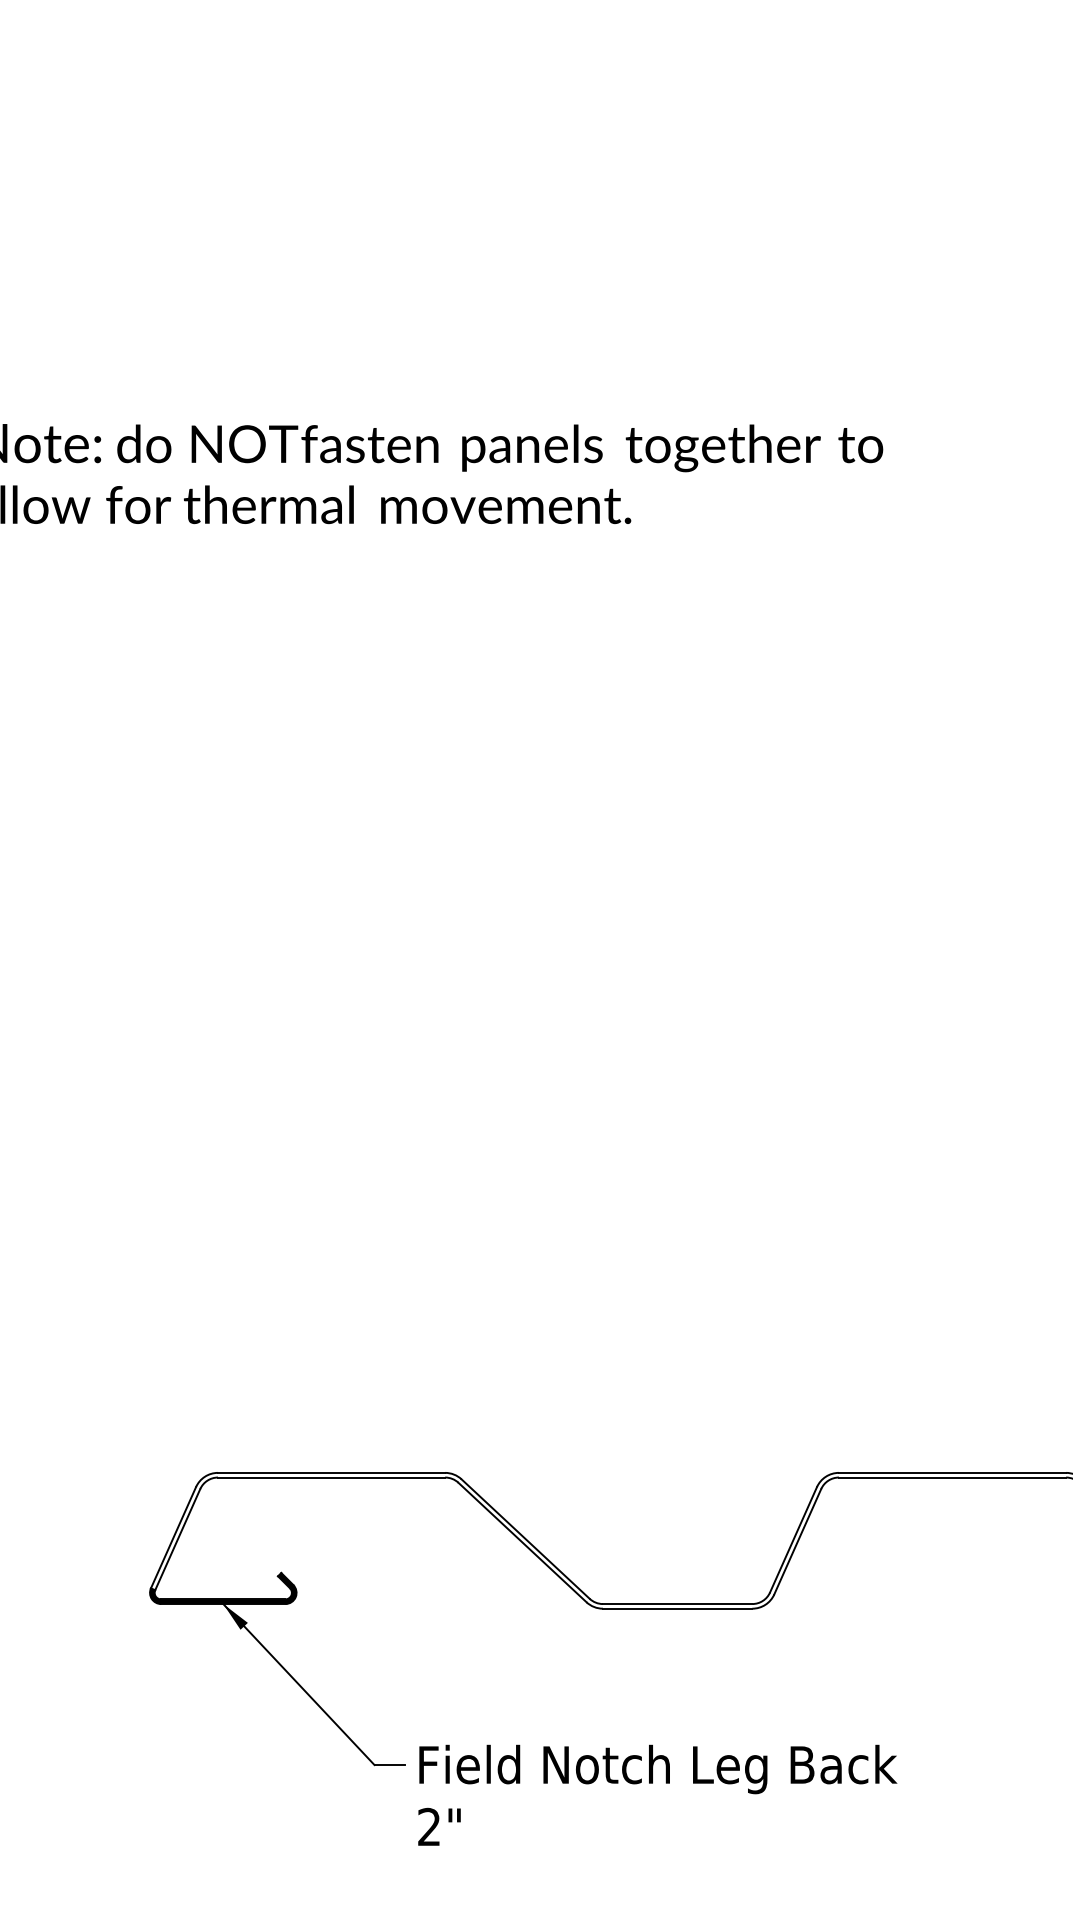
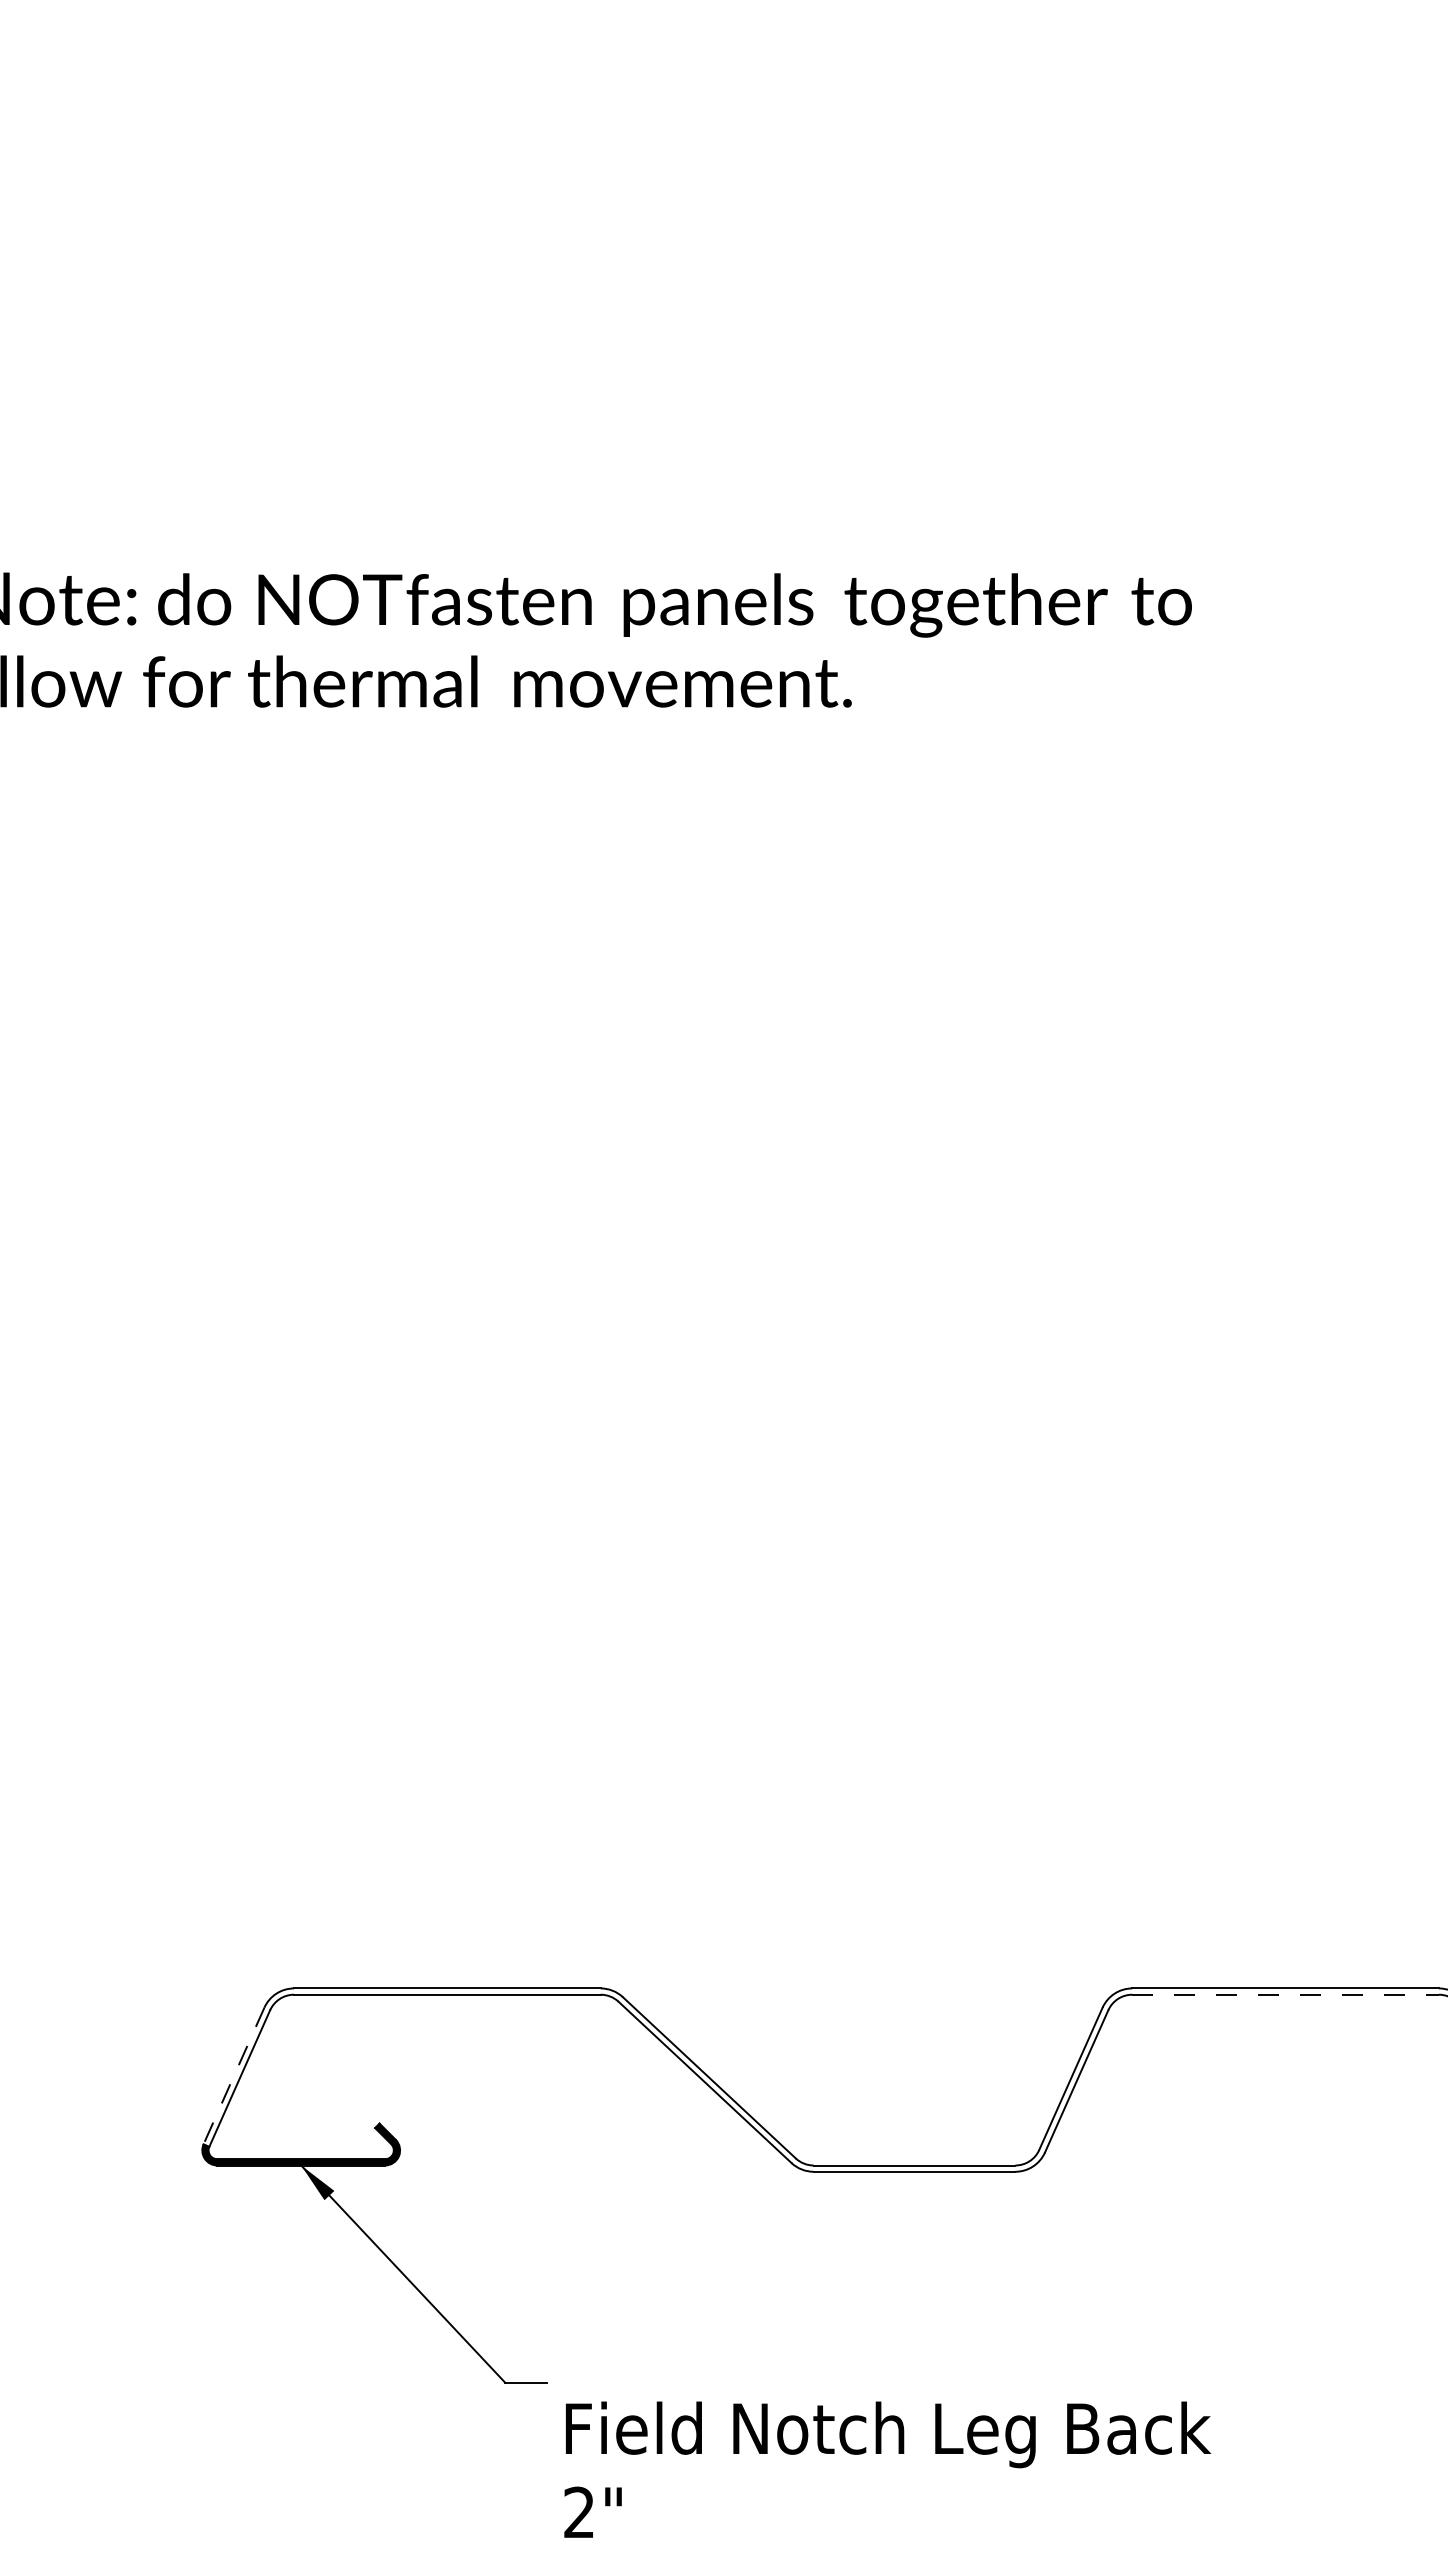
line: (953, 1477) -> (1286, 1994), solid -> dashed
line: (173, 1537) -> (234, 2075), solid -> dashed
text: (657, 1795) -> (887, 2469), moved

